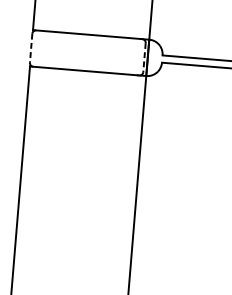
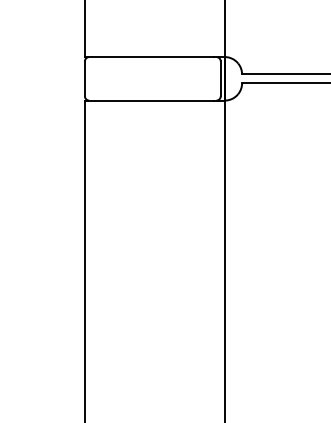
line: (30, 48) -> (84, 79), dashed -> solid
line: (144, 58) -> (220, 79), dashed -> solid

